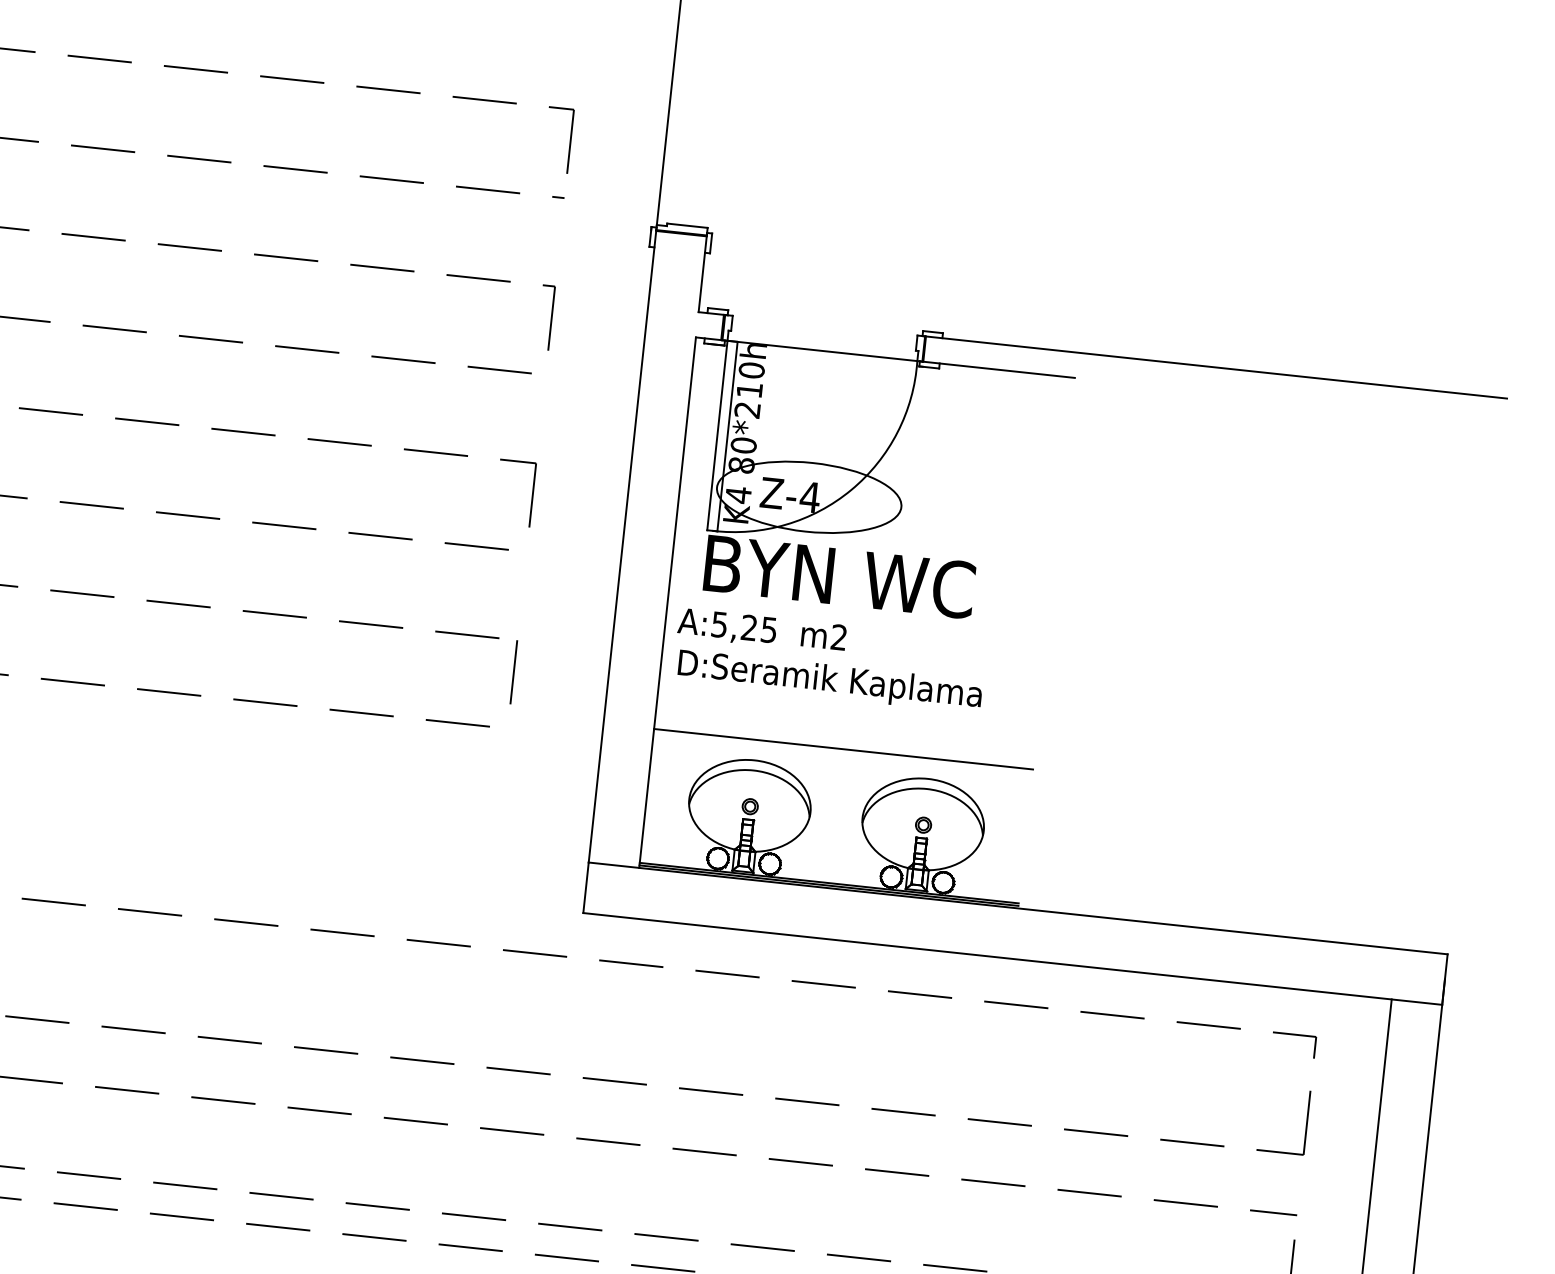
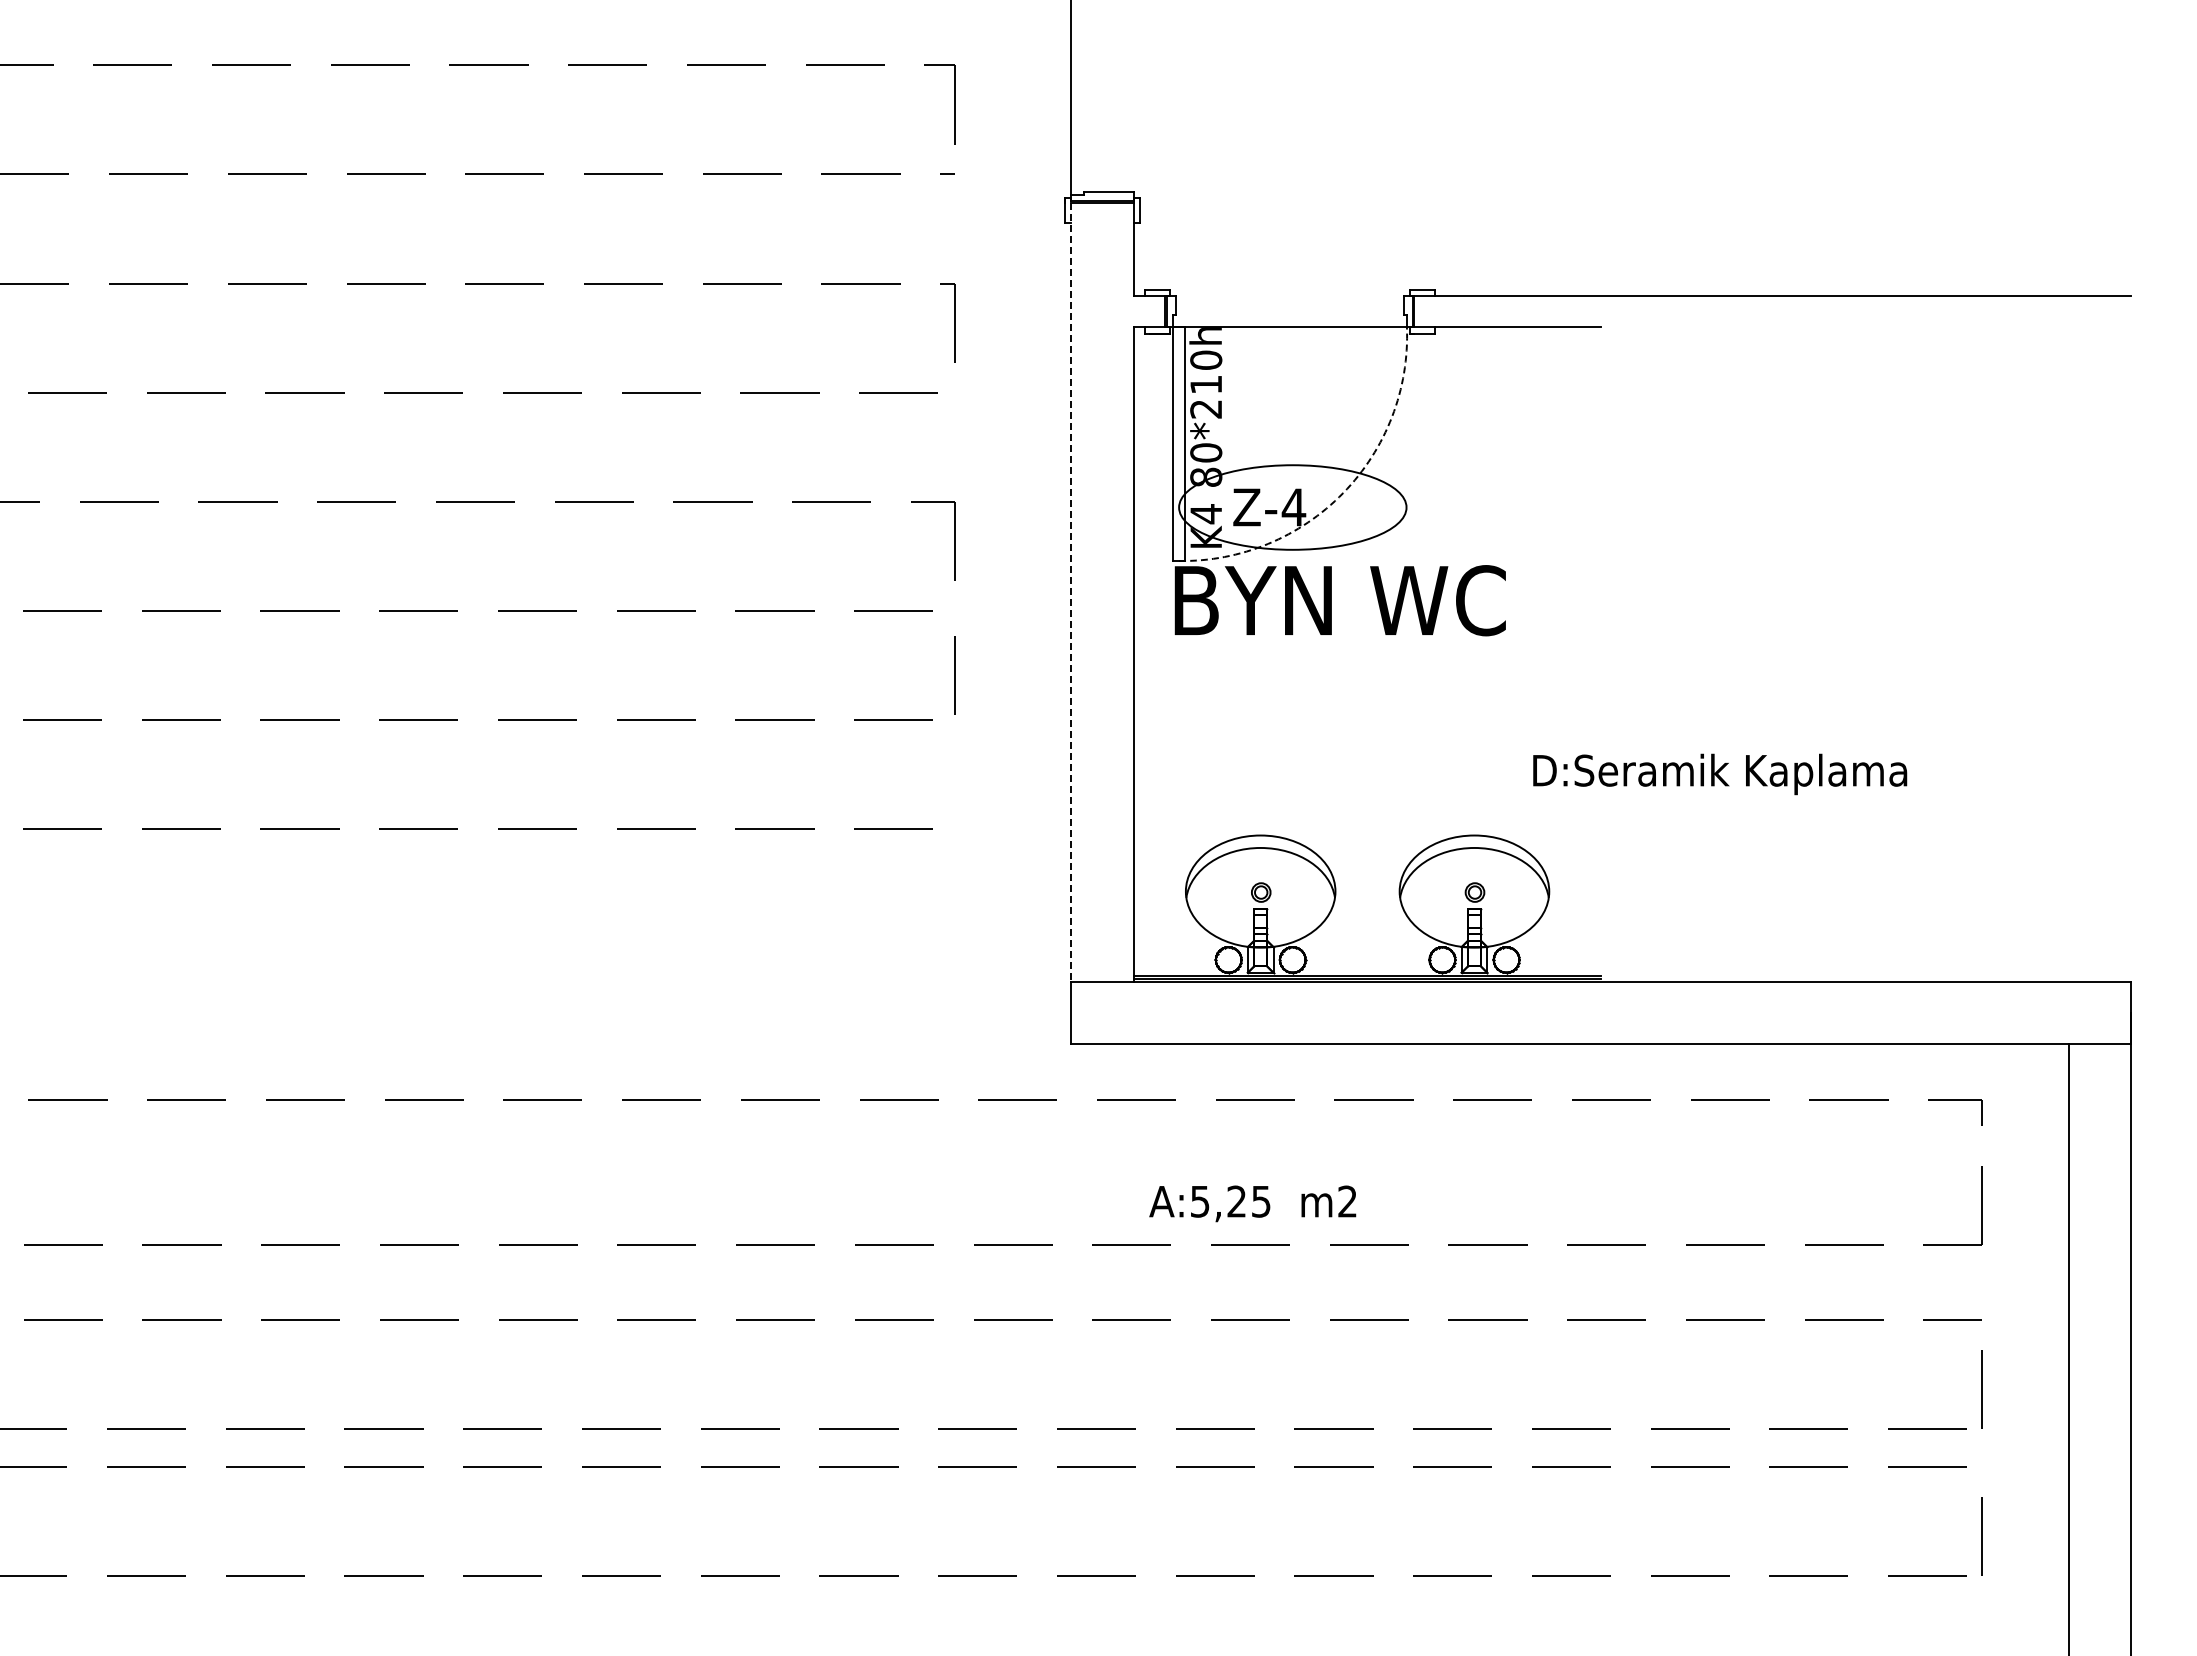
arc: (851, 490) -> (1343, 493), solid -> dashed
line: (622, 547) -> (1071, 592), solid -> dashed
text: (761, 630) -> (1252, 1203), moved
line: (513, 672) -> (954, 675), moved
text: (830, 681) -> (1720, 774), moved
line: (843, 749) -> (1367, 810), removed

